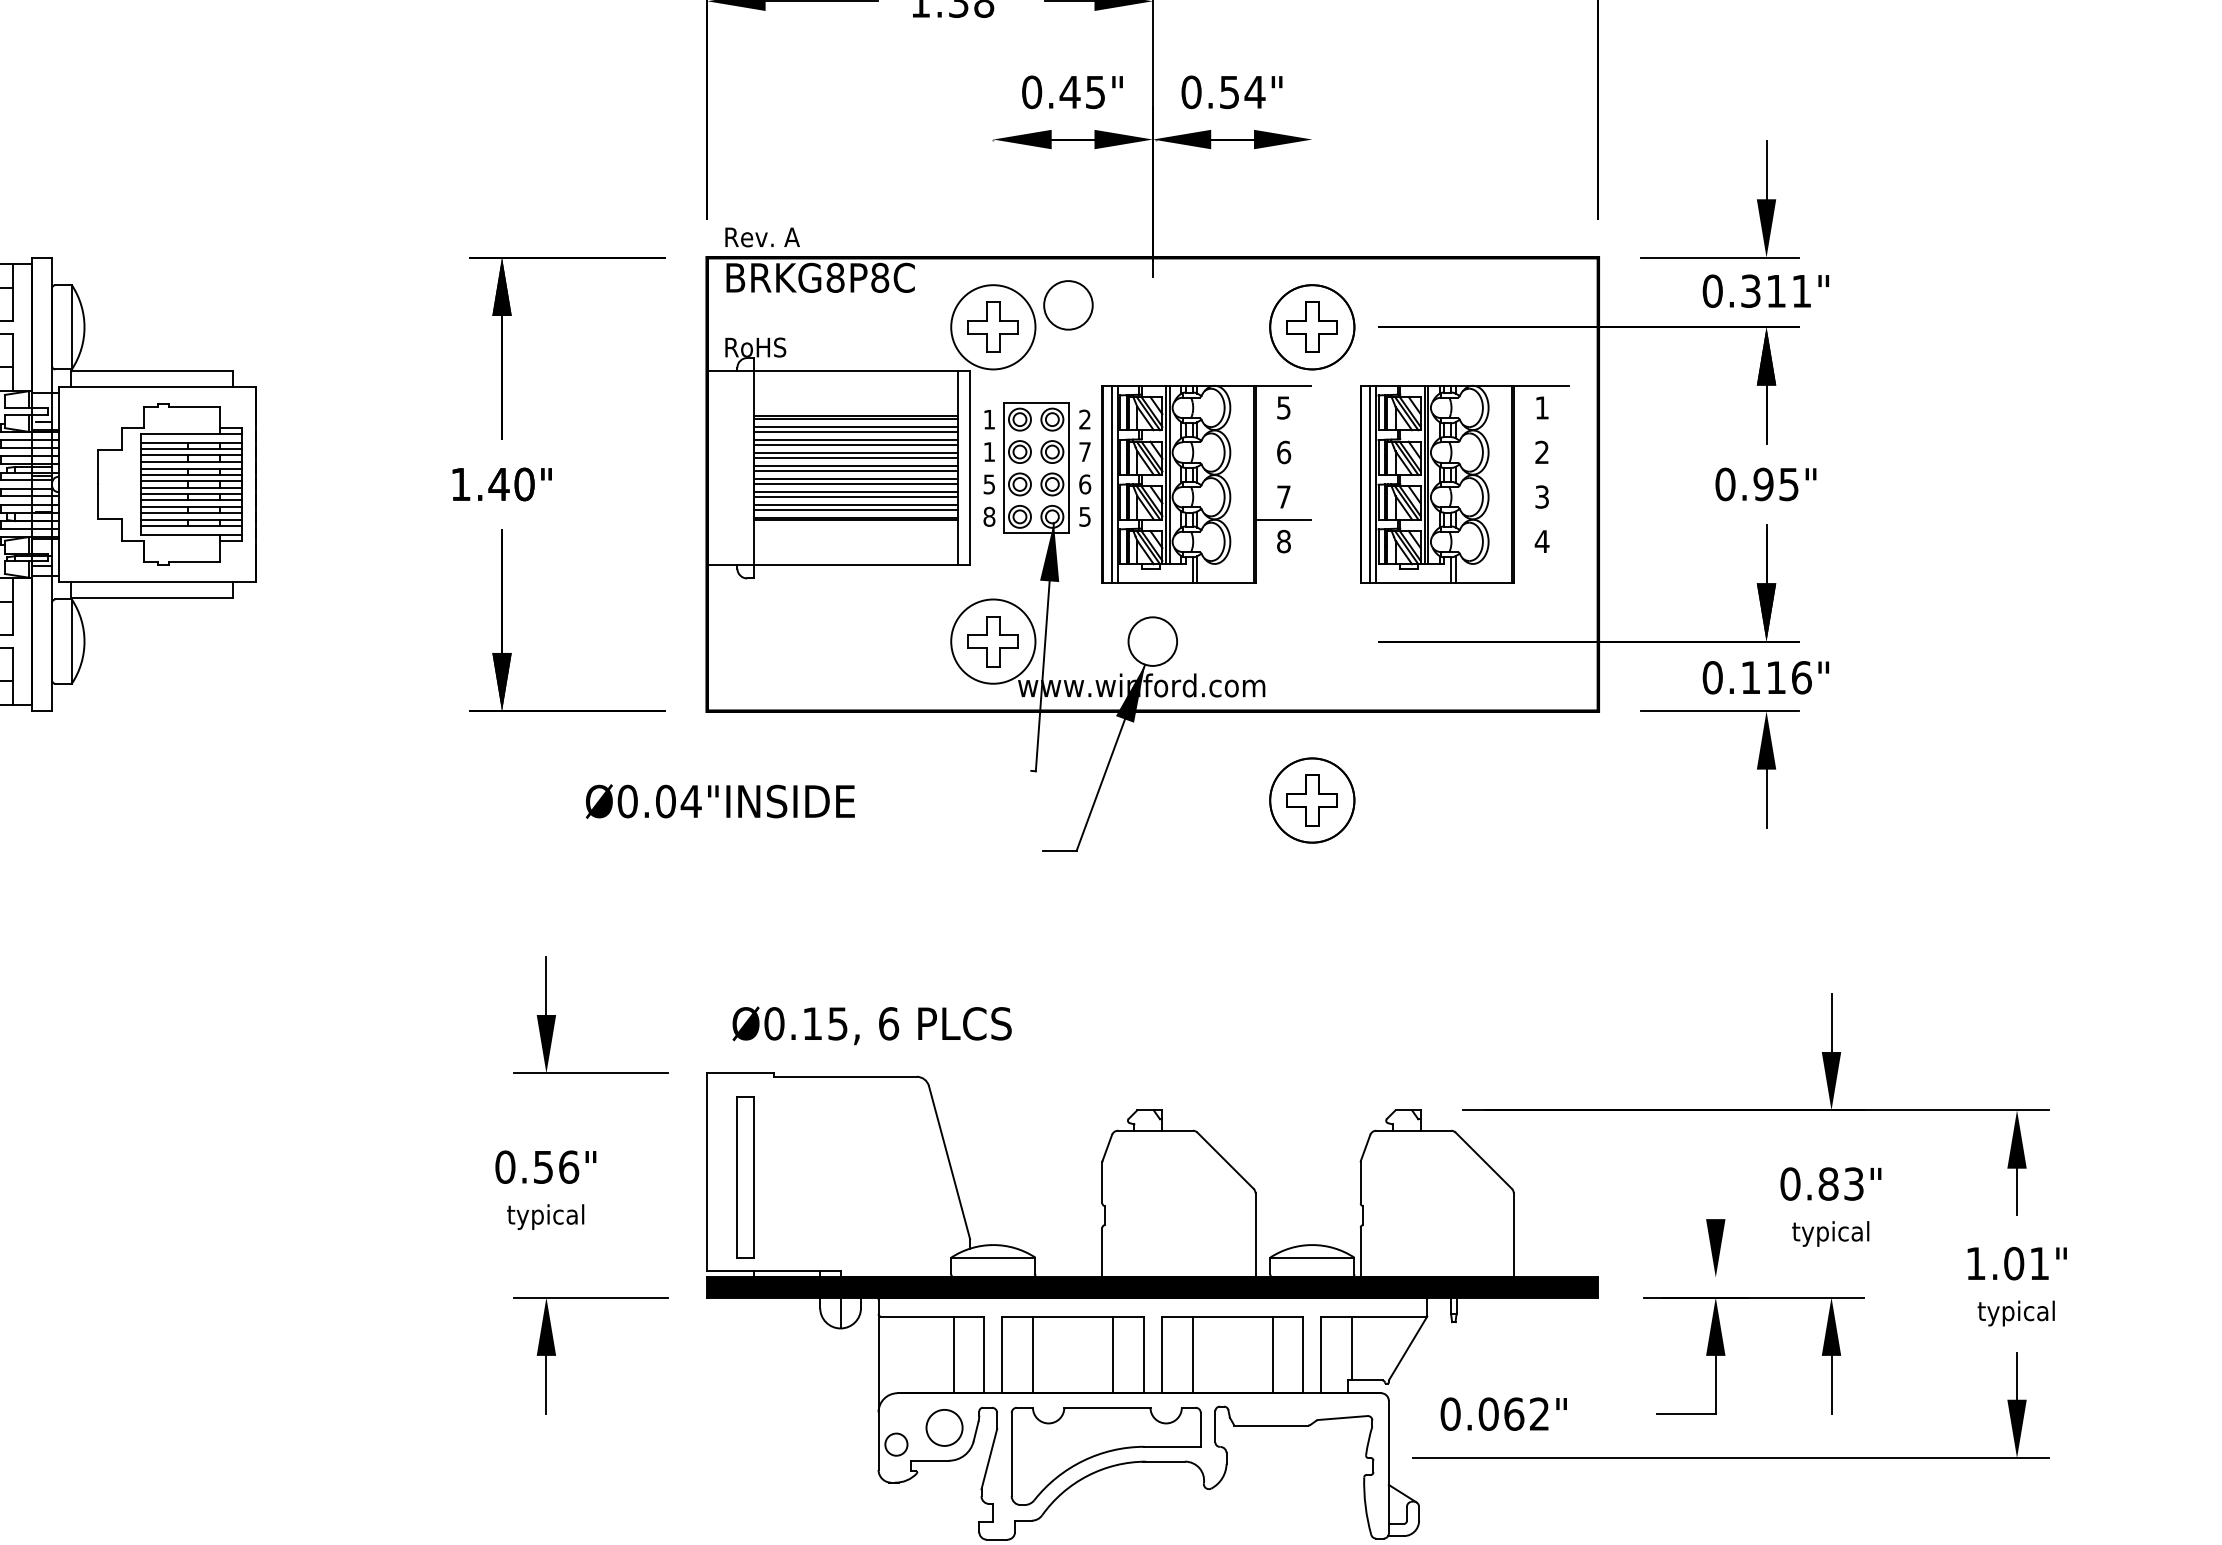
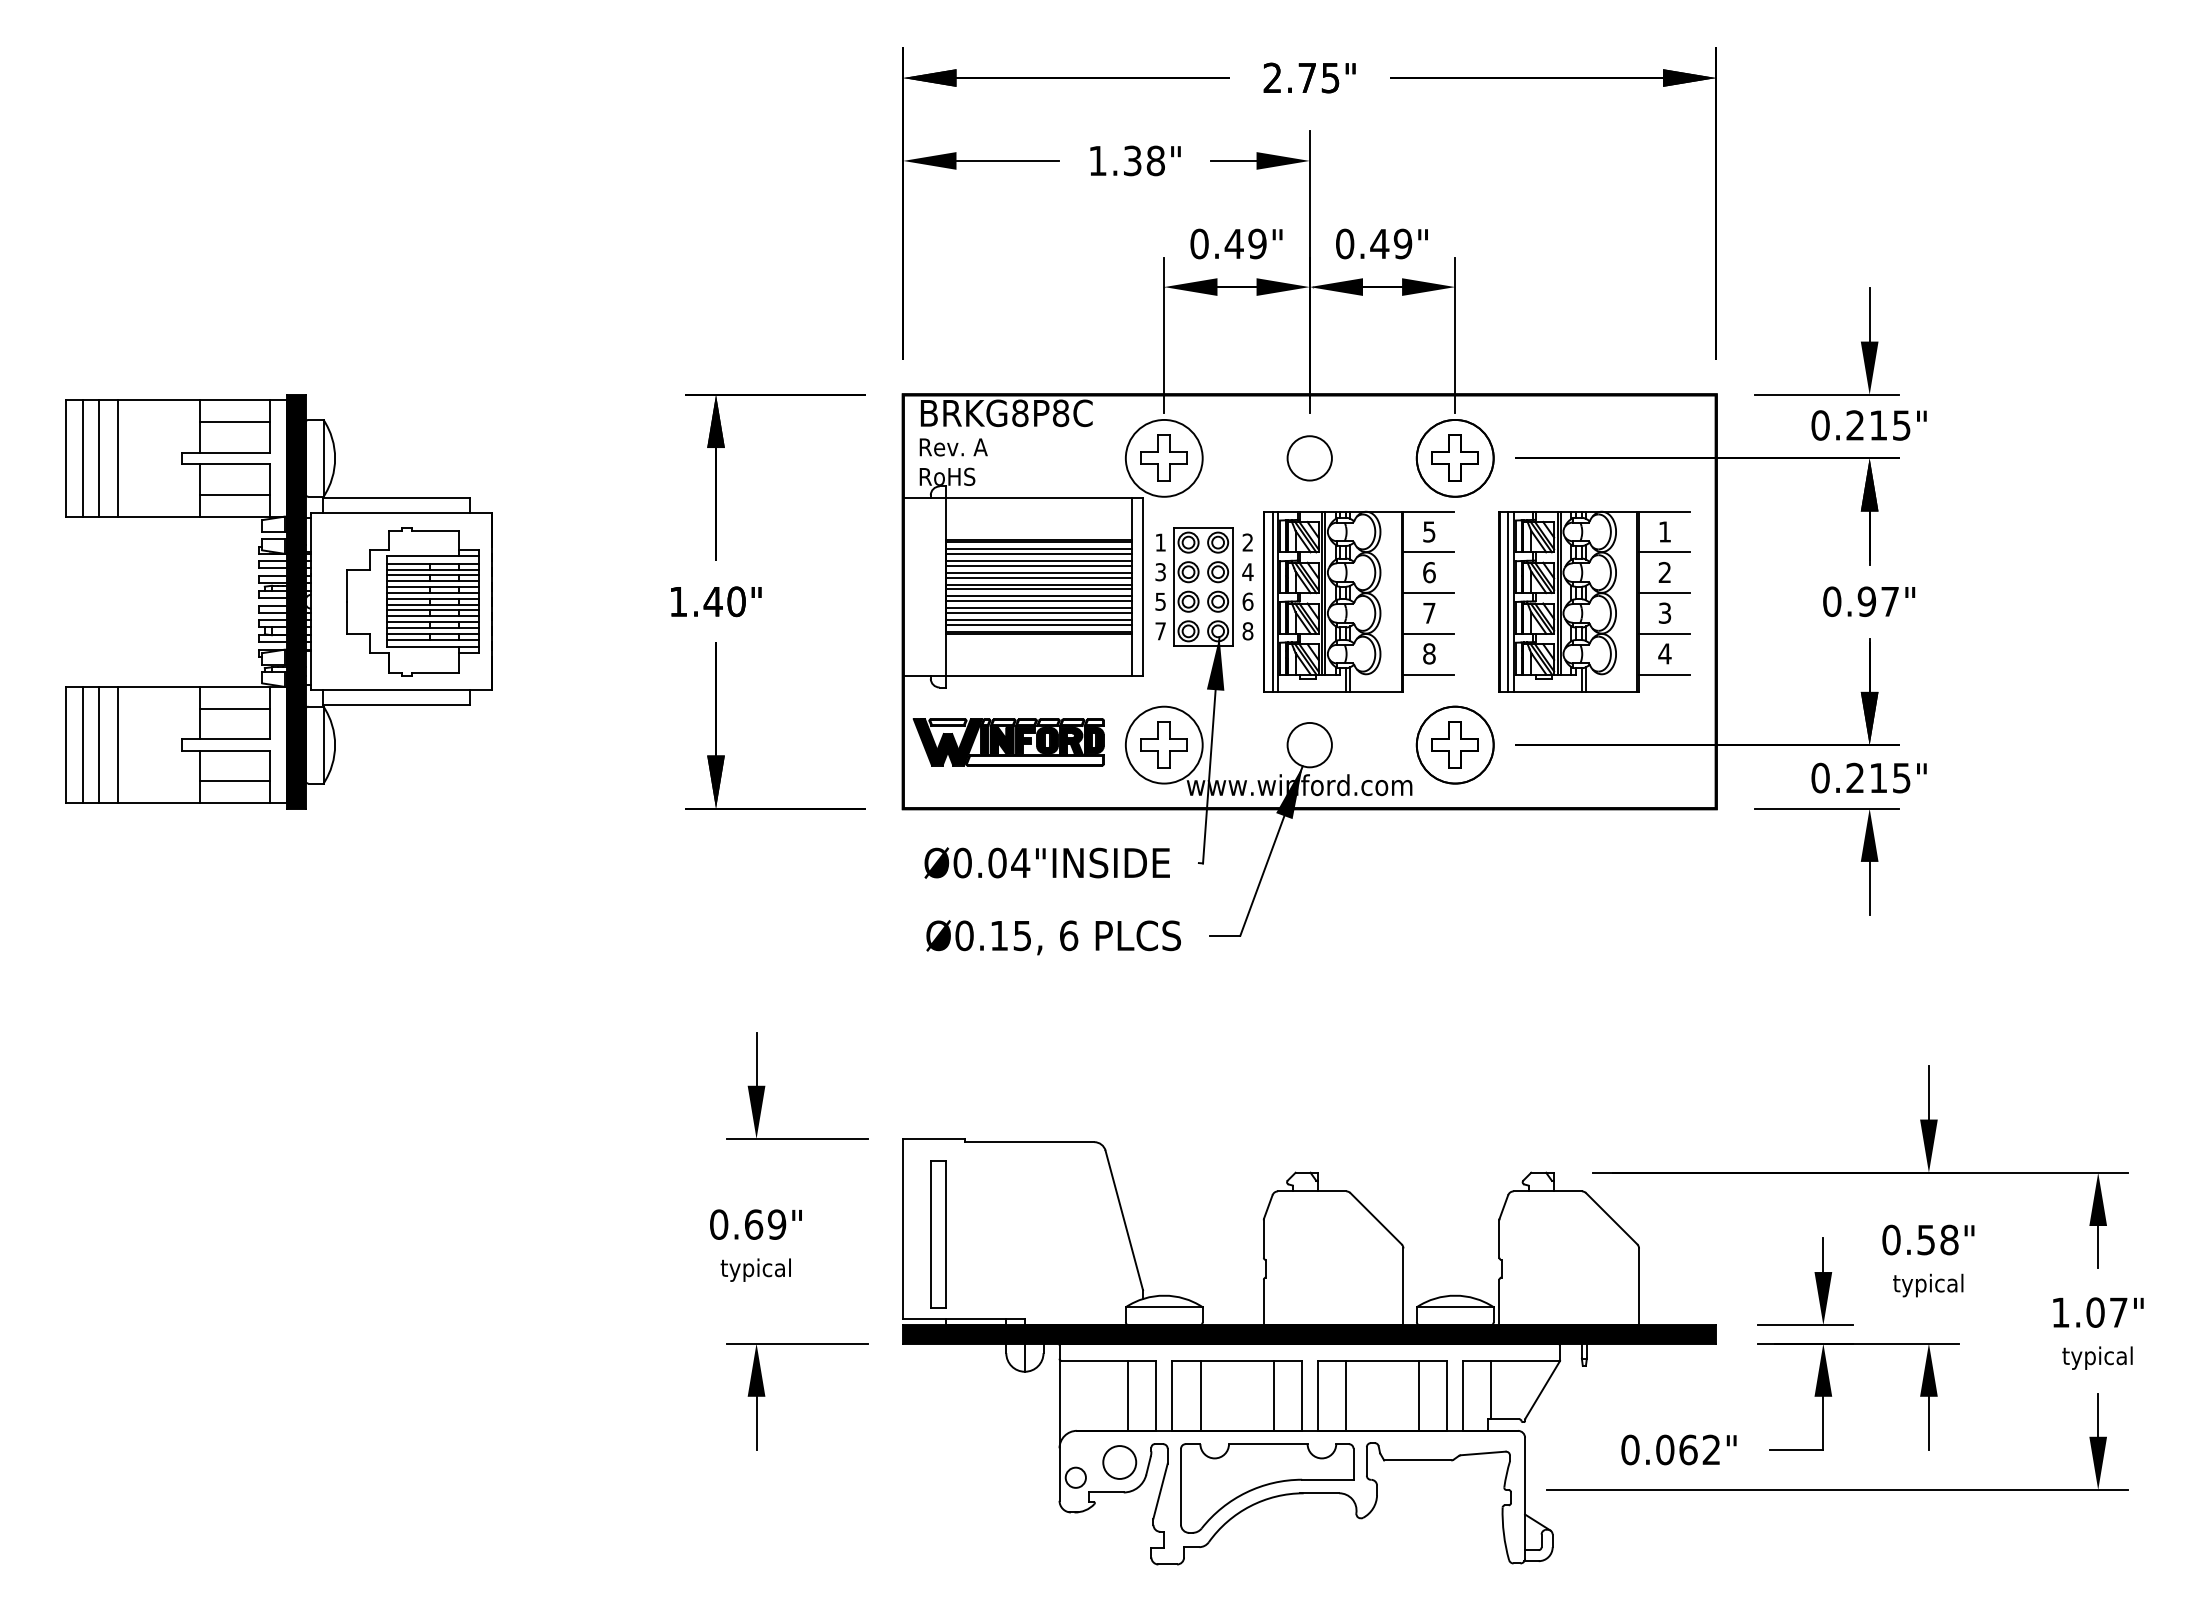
text: (1095, 91) -> (1257, 243), 0.45" -> 0.49"
text: (1242, 91) -> (1391, 243), 0.54" -> 0.49"
line: (993, 191) -> (1164, 334), added
line: (1312, 191) -> (1455, 334), added
text: (762, 237) -> (953, 447), moved
text: (1776, 291) -> (1878, 425), 0.311" -> 0.215"
circle: (1068, 305) -> (1309, 458), moved
line: (1282, 430) -> (1428, 552), added
line: (1541, 430) -> (1664, 552), added
text: (1084, 451) -> (1247, 571), 7 -> 4
text: (989, 452) -> (1160, 572), 1 -> 3
line: (1282, 475) -> (1428, 593), added
line: (1541, 475) -> (1664, 593), added
fill: (42, 484) -> (296, 601), added
text: (1788, 485) -> (1889, 602), 0.95" -> 0.97"
text: (989, 517) -> (1160, 631), 8 -> 7
text: (1084, 517) -> (1247, 631), 5 -> 8
line: (1541, 519) -> (1664, 633), added
line: (1282, 564) -> (1428, 674), added
line: (1541, 564) -> (1664, 674), added
part: (822, 638) -> (1008, 742), added
text: (1776, 677) -> (1878, 777), 0.116" -> 0.215"
part: (1311, 799) -> (1454, 744), moved
text: (719, 800) -> (1046, 862), moved
text: (871, 1025) -> (1053, 937), moved
text: (556, 1167) -> (765, 1224), 0.56" -> 0.69"
text: (1840, 1183) -> (1937, 1239), 0.83" -> 0.58"
line: (1715, 1201) -> (1823, 1255), added
text: (2039, 1263) -> (2118, 1312), 1.01" -> 1.07"
line: (1695, 1277) -> (1804, 1325), added
text: (1503, 1413) -> (1678, 1449), moved

